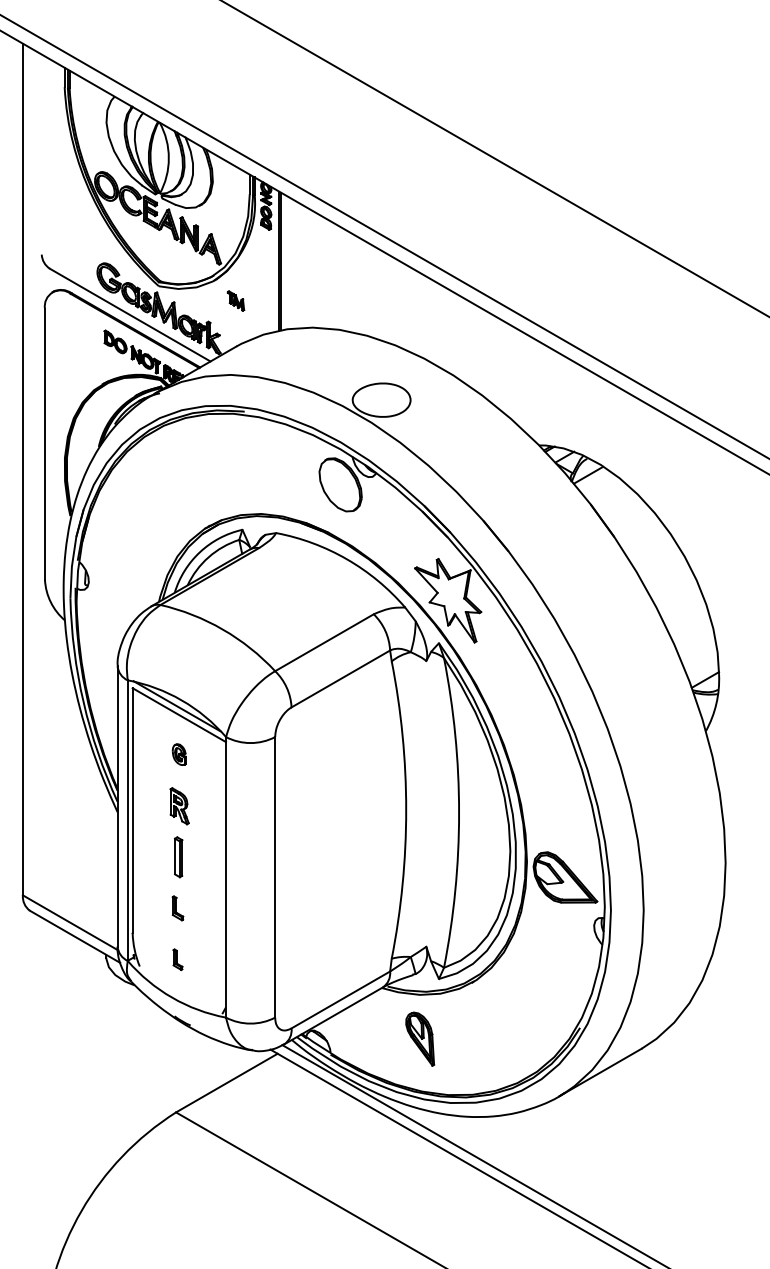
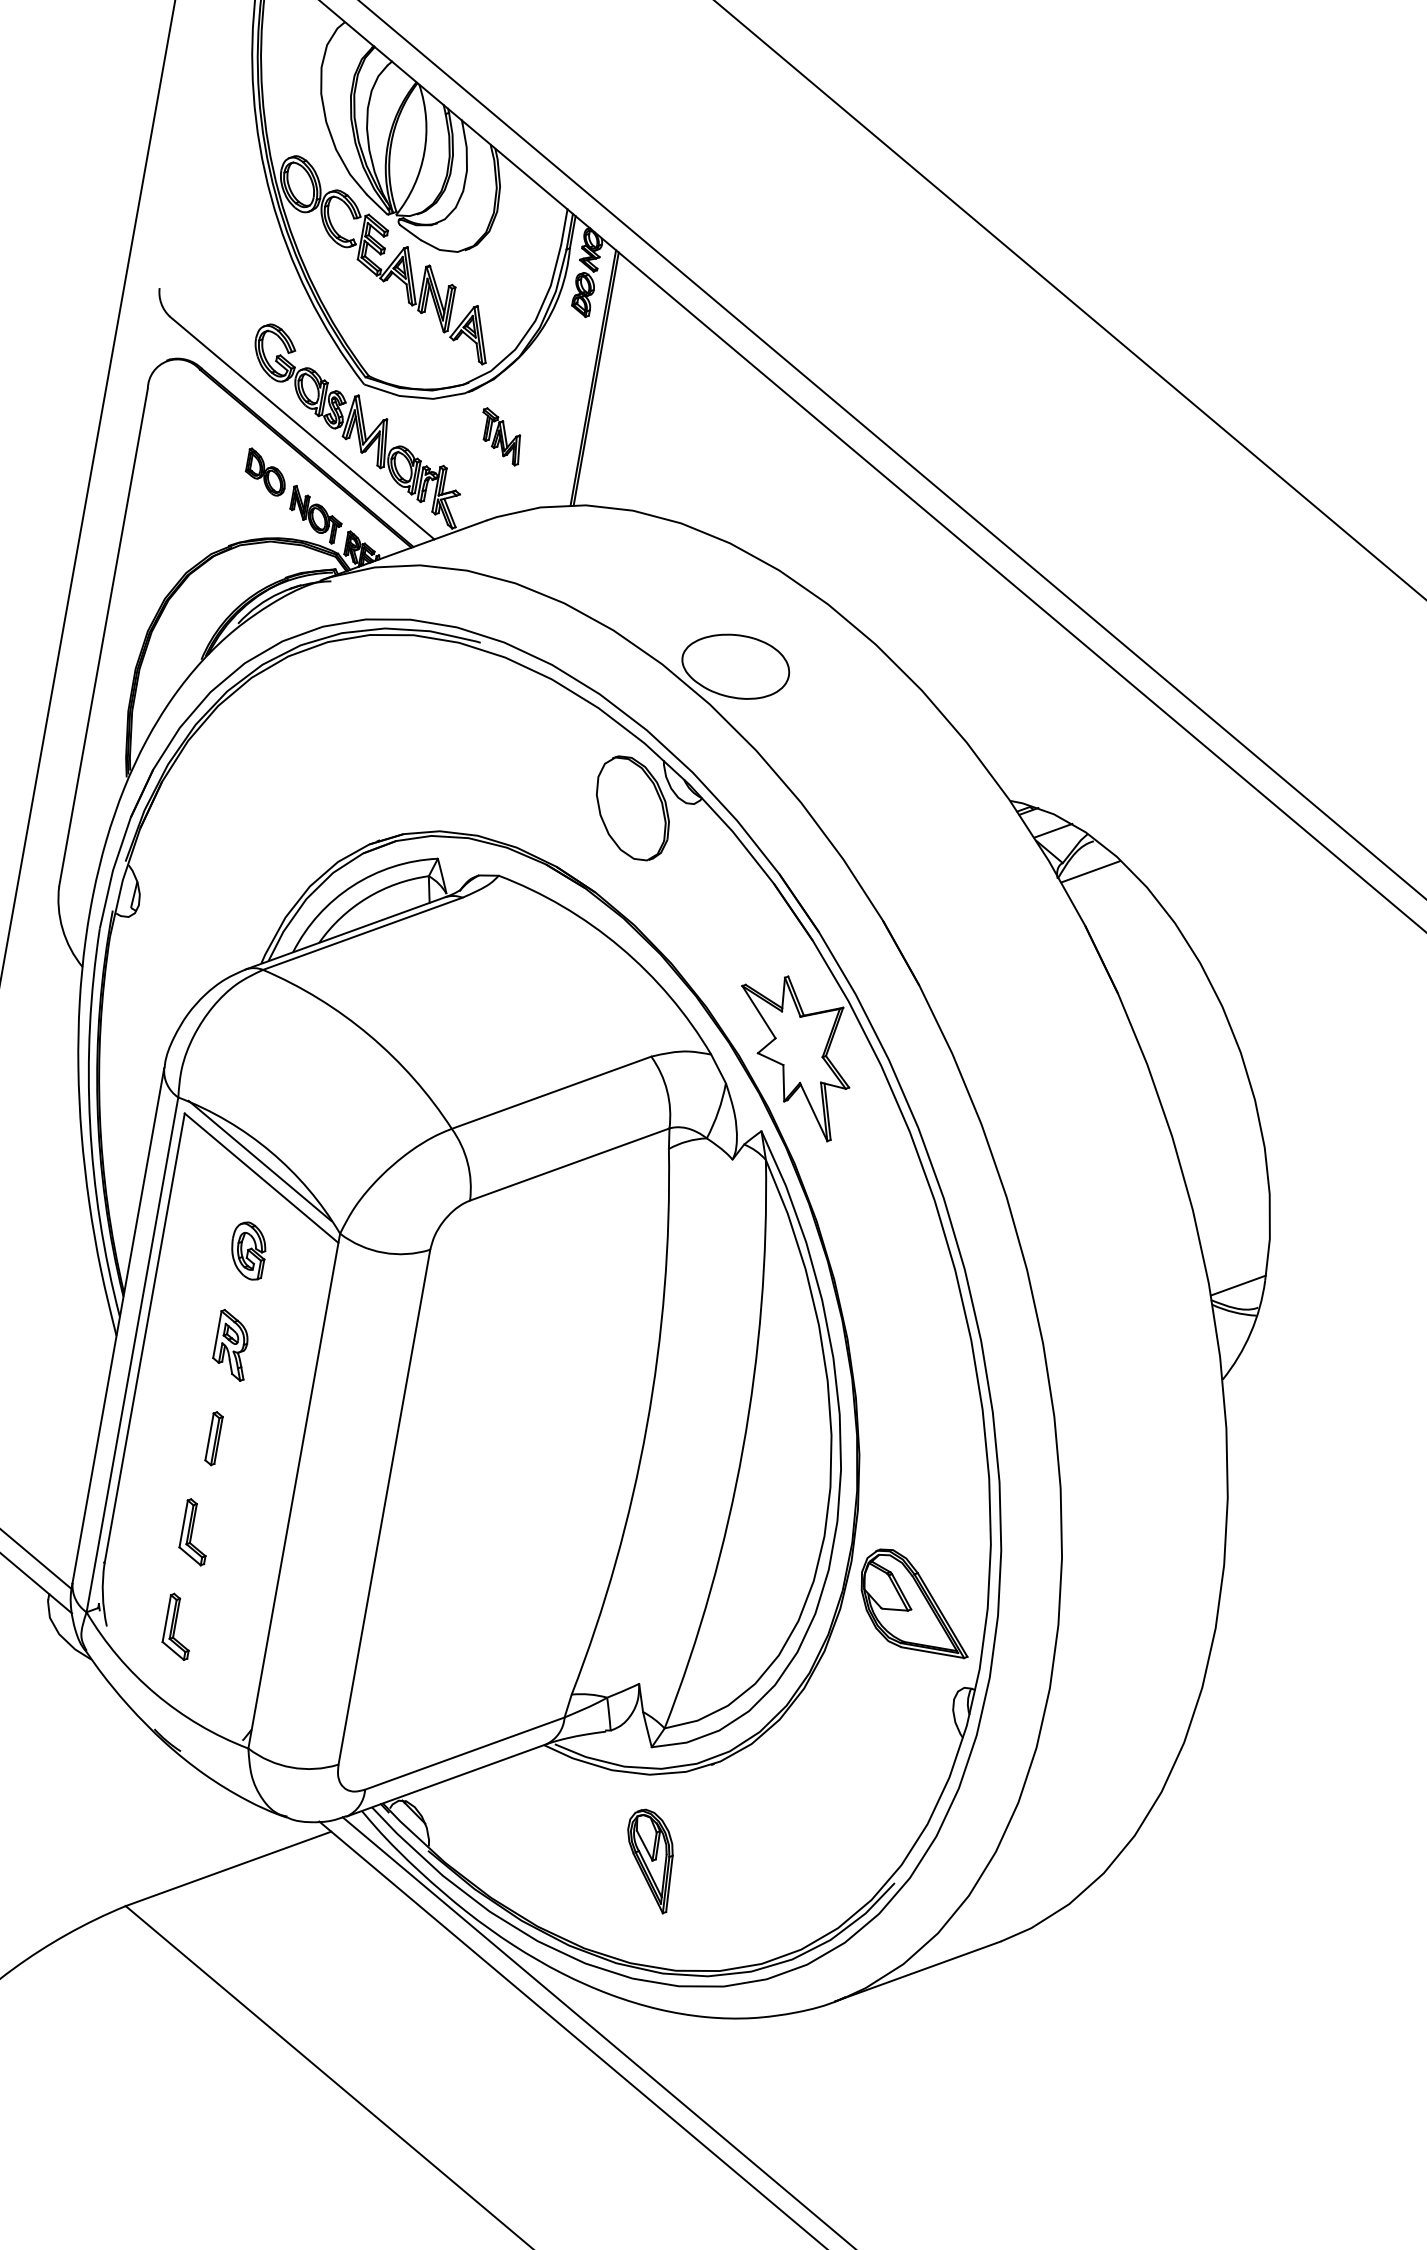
part: (235, 300) -> (500, 435), size x1.43
part: (179, 754) -> (249, 1250), size x1.43
part: (178, 856) -> (213, 1437), size x0.71
part: (177, 908) -> (195, 1532), size x1.43
part: (177, 959) -> (178, 1625), size x1.67
part: (420, 1038) -> (649, 1859), moved

